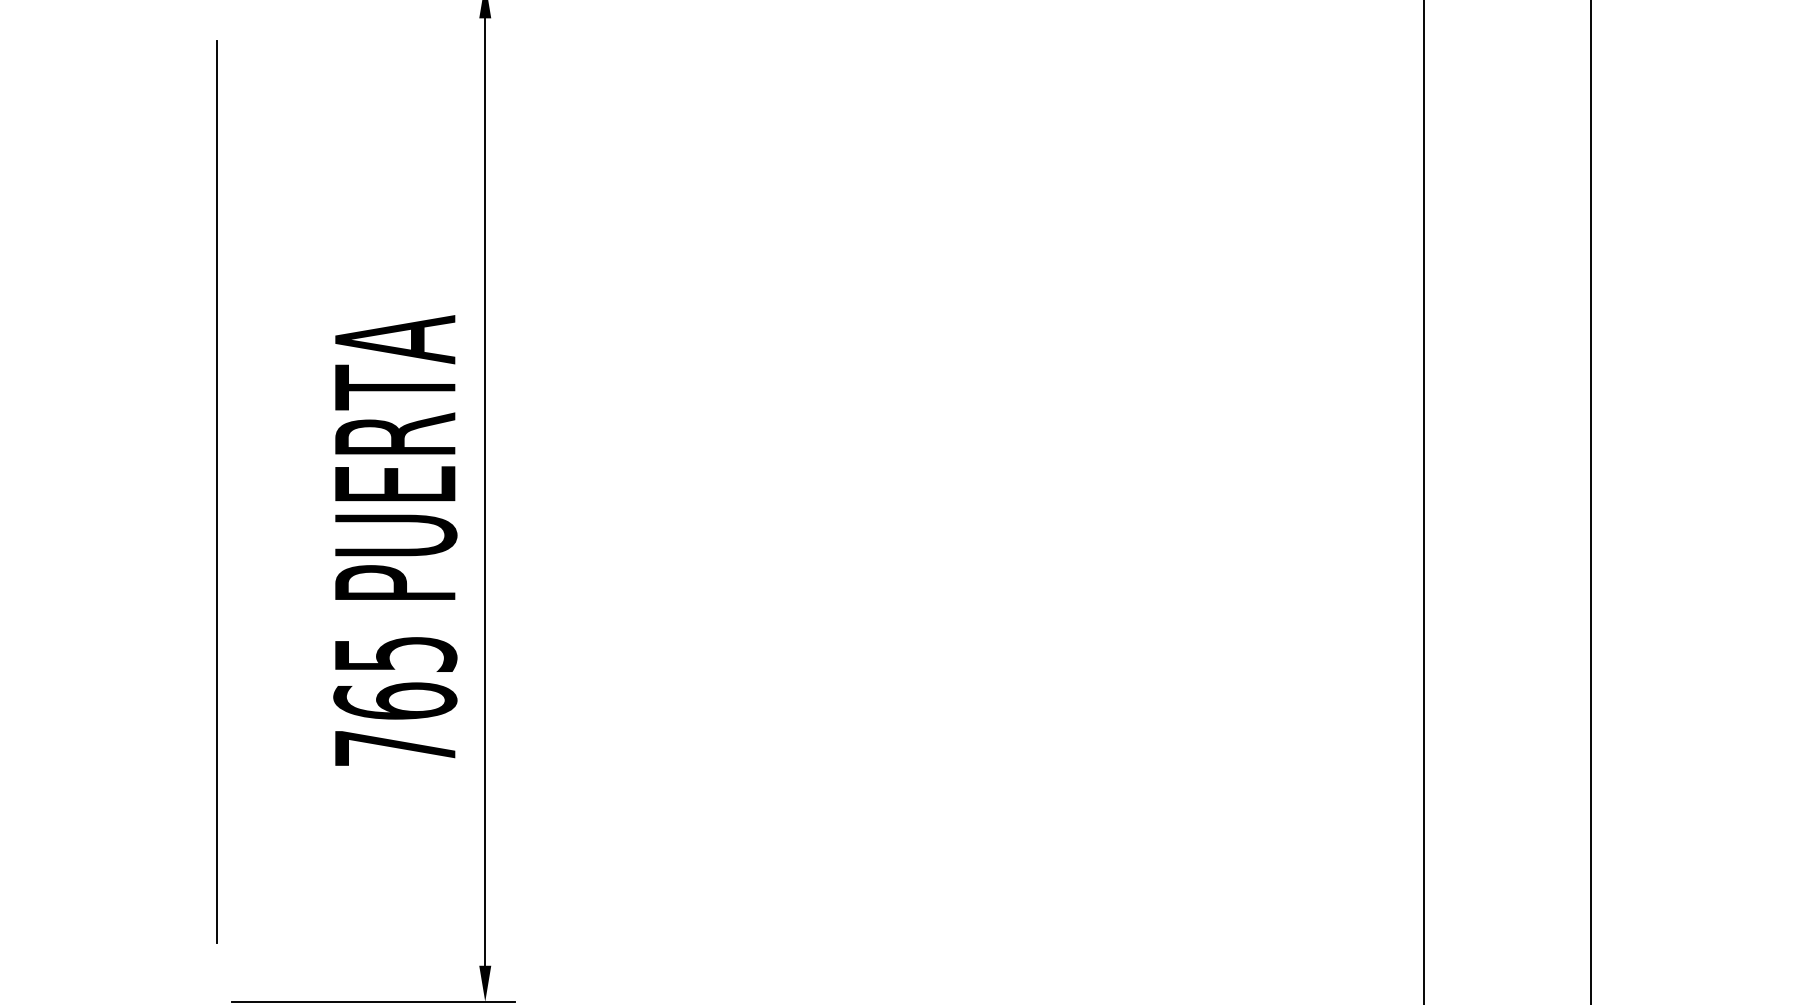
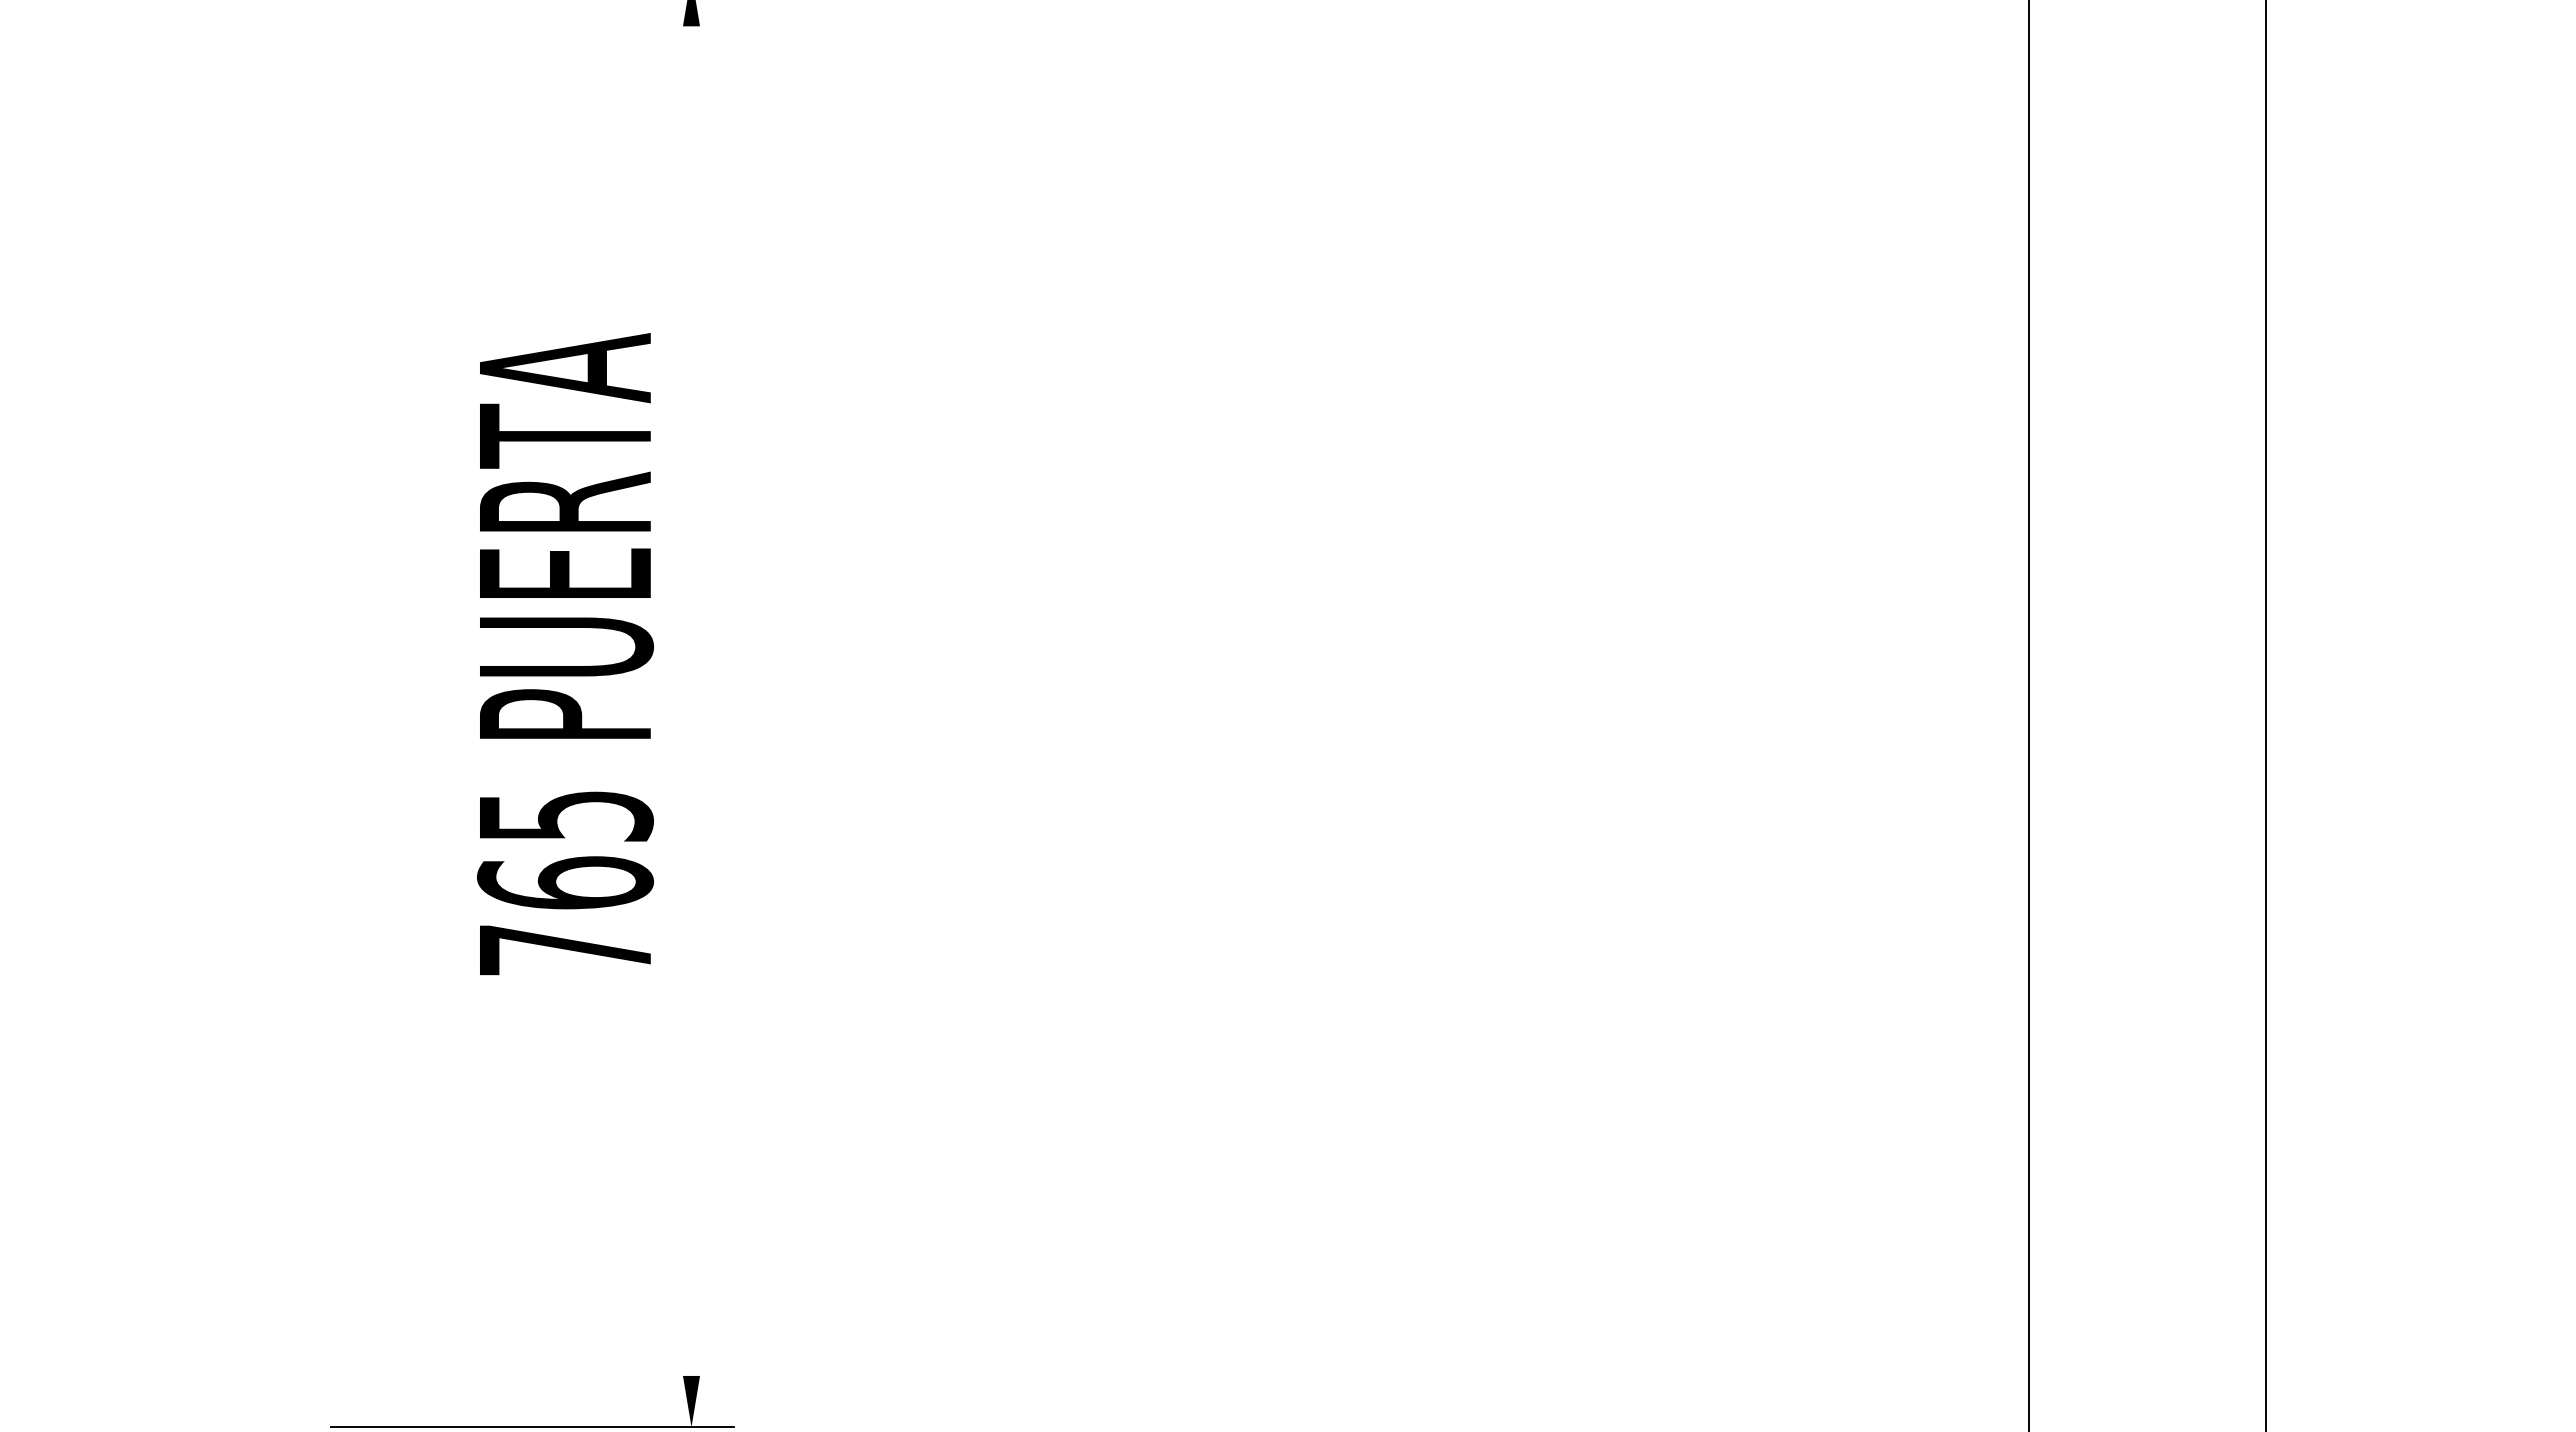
line: (485, 491) -> (691, 700), removed
line: (217, 492) -> (309, 701), removed
text: (395, 540) -> (565, 654), moved

